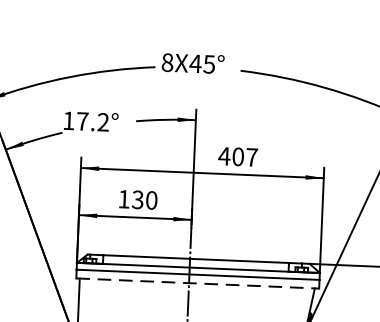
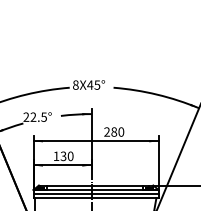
text: (84, 120) -> (34, 116), 17.2 -> 22.5
text: (238, 155) -> (114, 131), 407 -> 280
line: (198, 284) -> (96, 198), dashed -> solid

